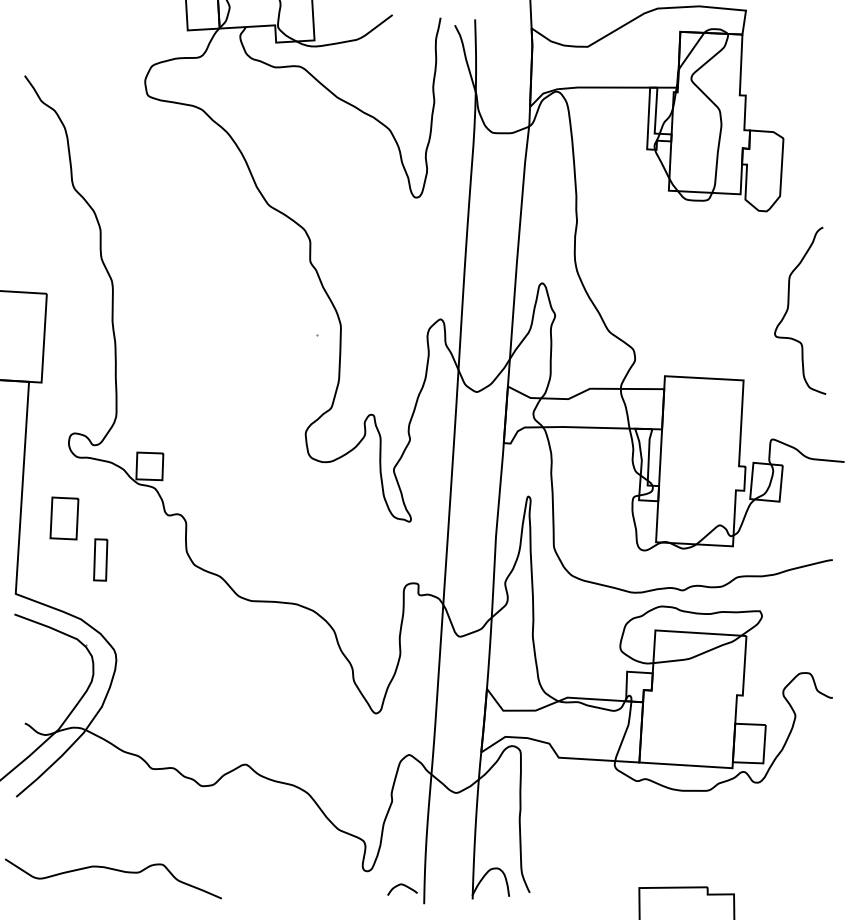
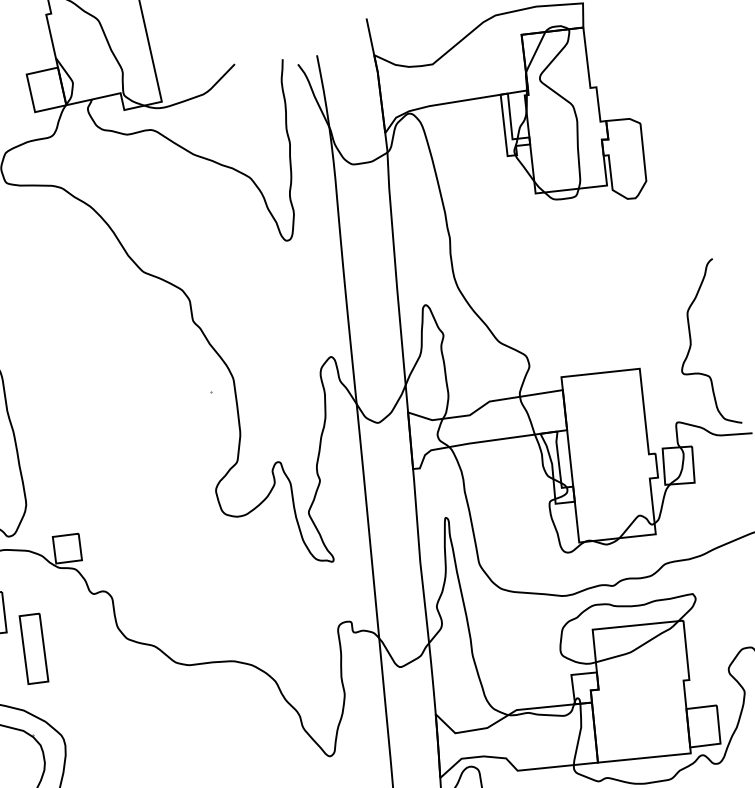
curve: (788, 310) -> (691, 346), moved
part: (100, 559) -> (33, 648), size x1.67

